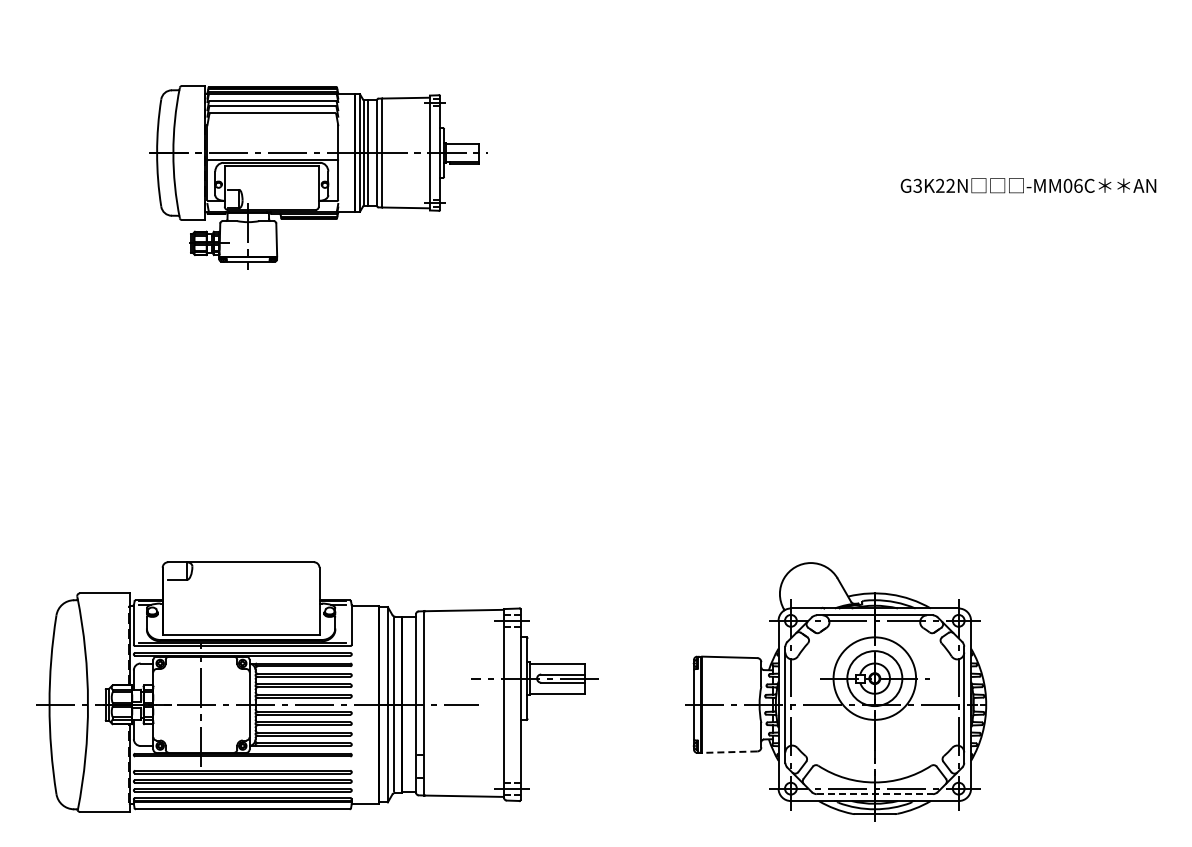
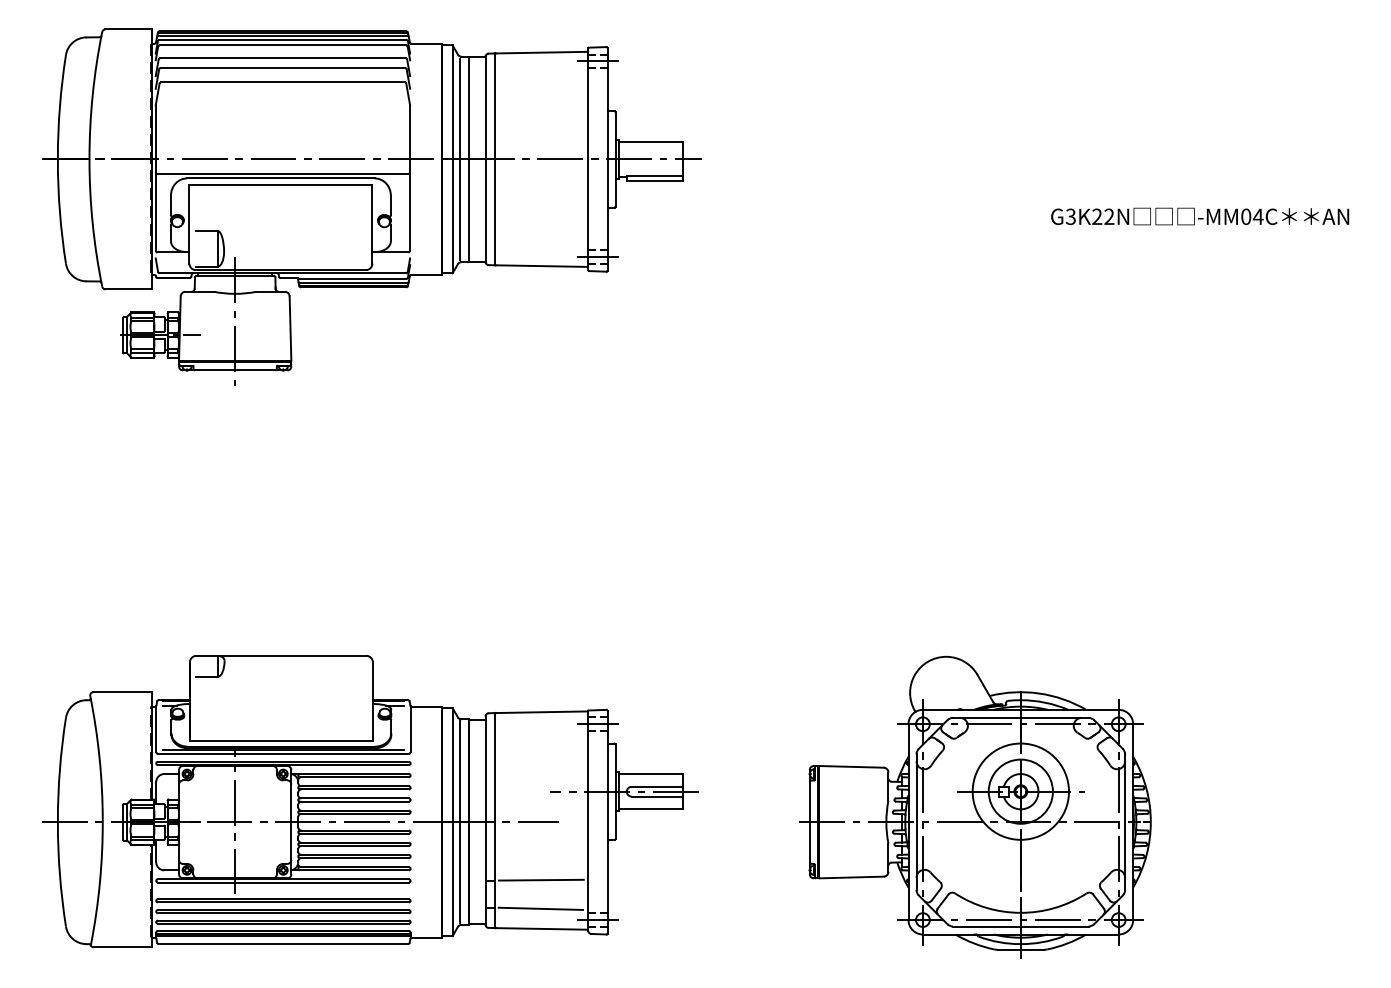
part: (318, 177) -> (371, 206), size x1.67
text: (1077, 185) -> (1257, 216), -MM06C -> -MM04C
line: (729, 752) -> (851, 877), dashed -> solid
line: (463, 754) -> (540, 880), added
line: (463, 778) -> (540, 908), added
line: (875, 794) -> (1021, 926), dashed -> solid

